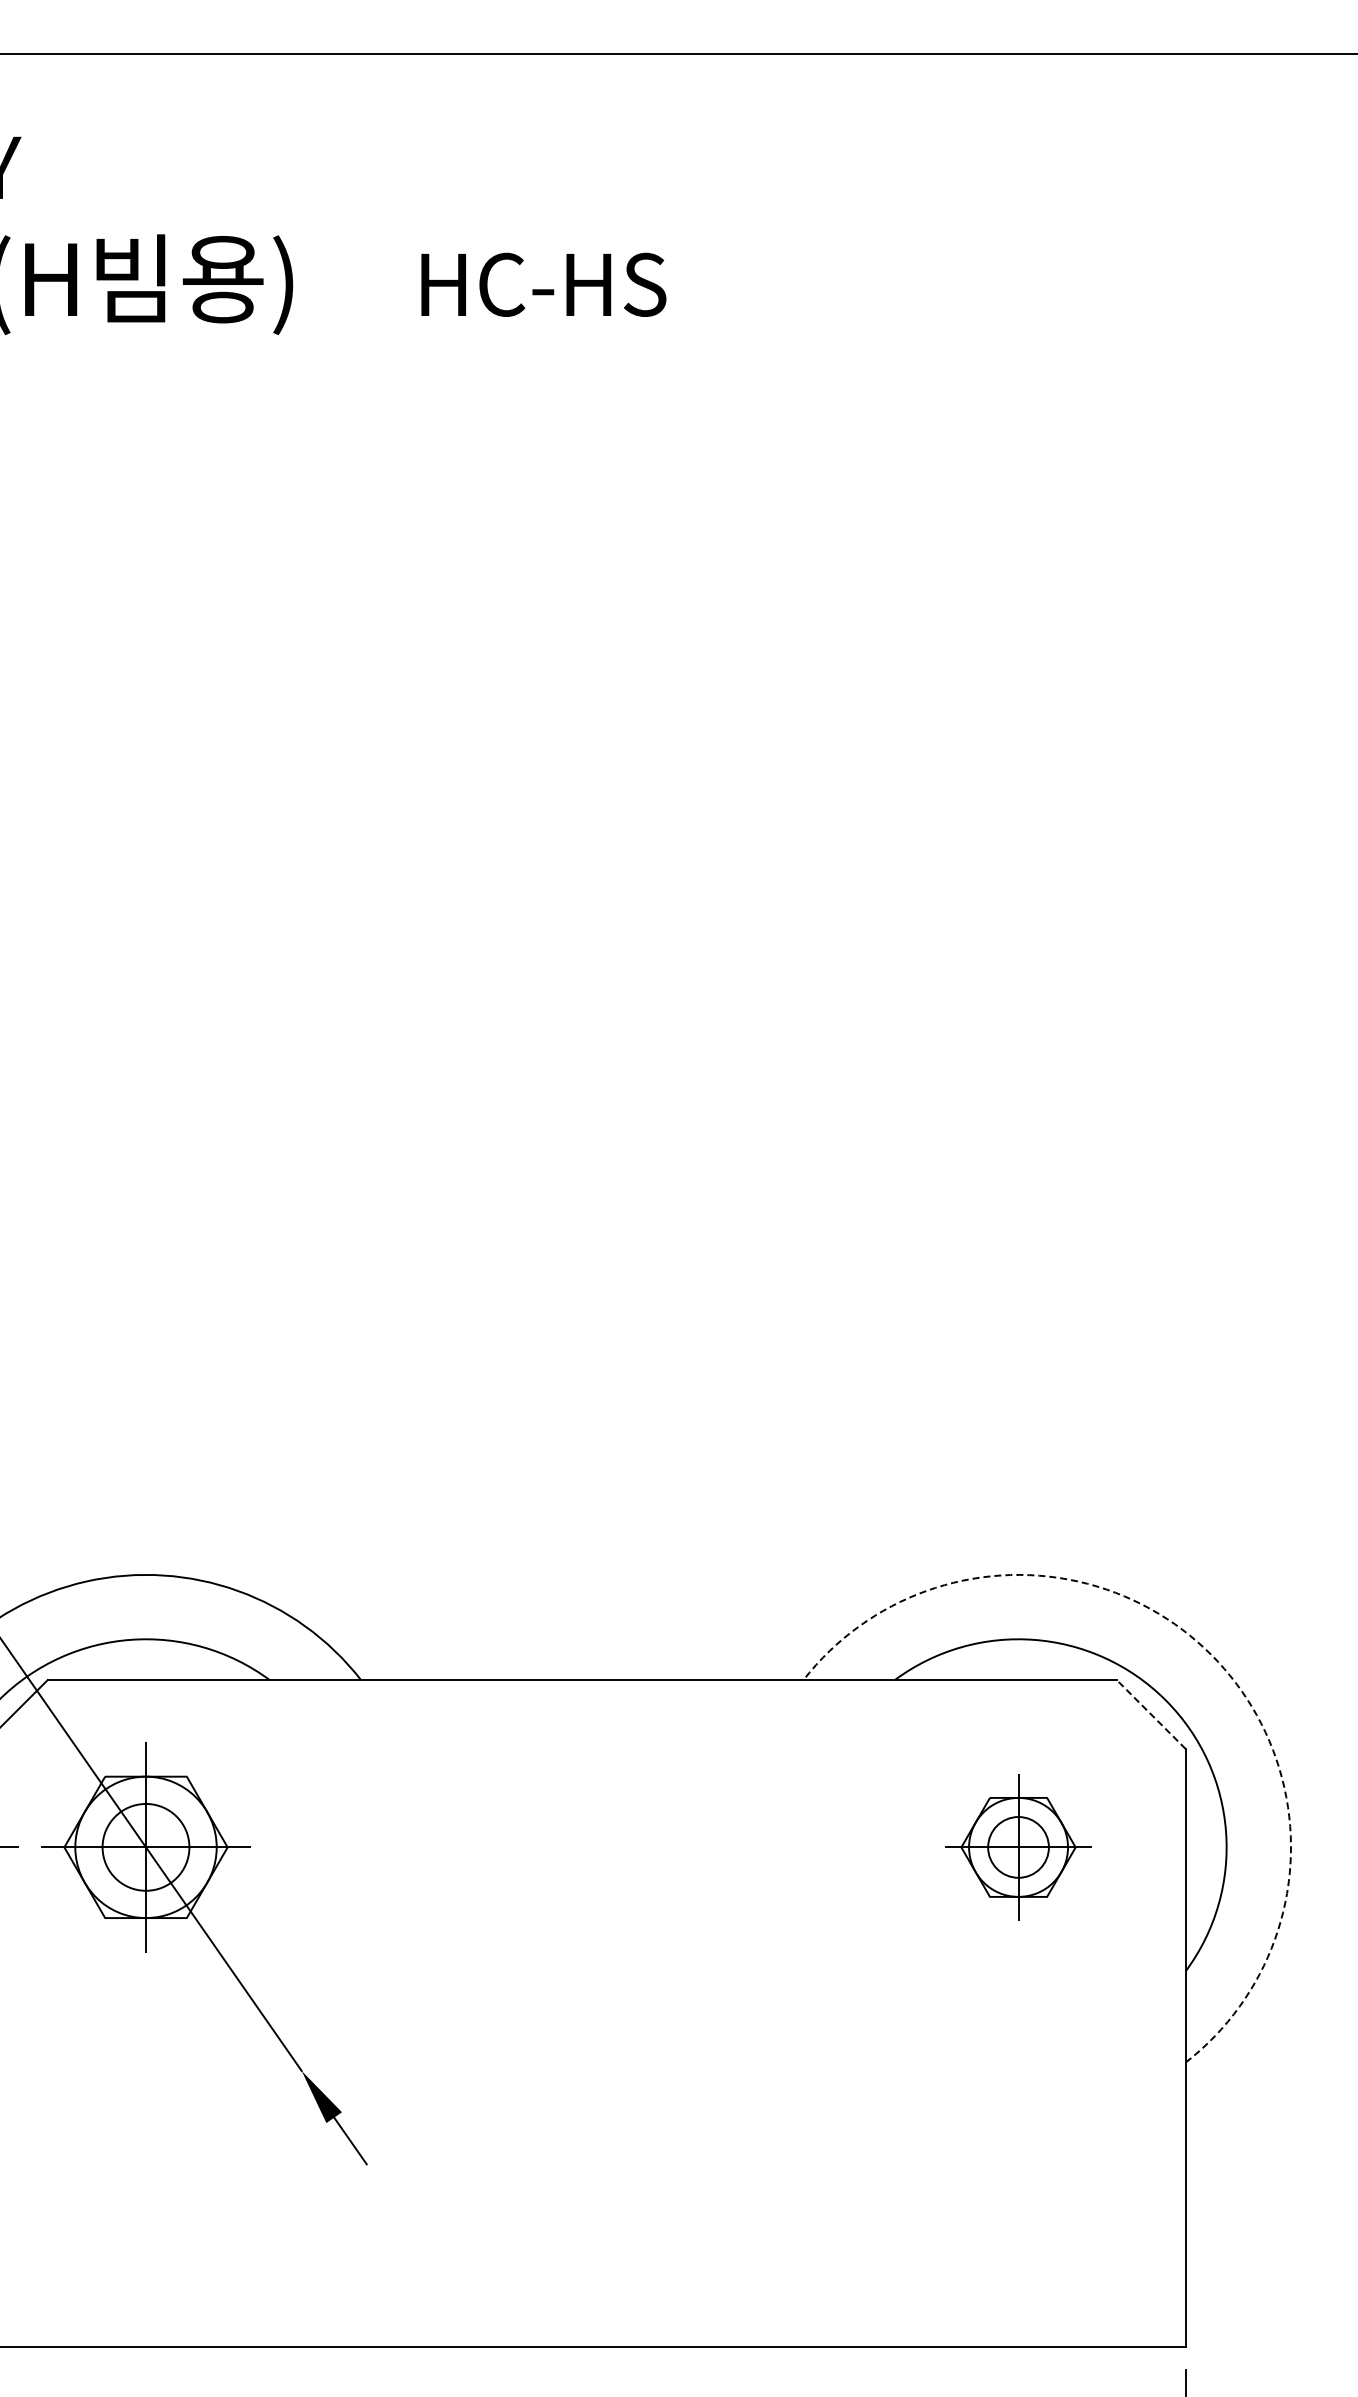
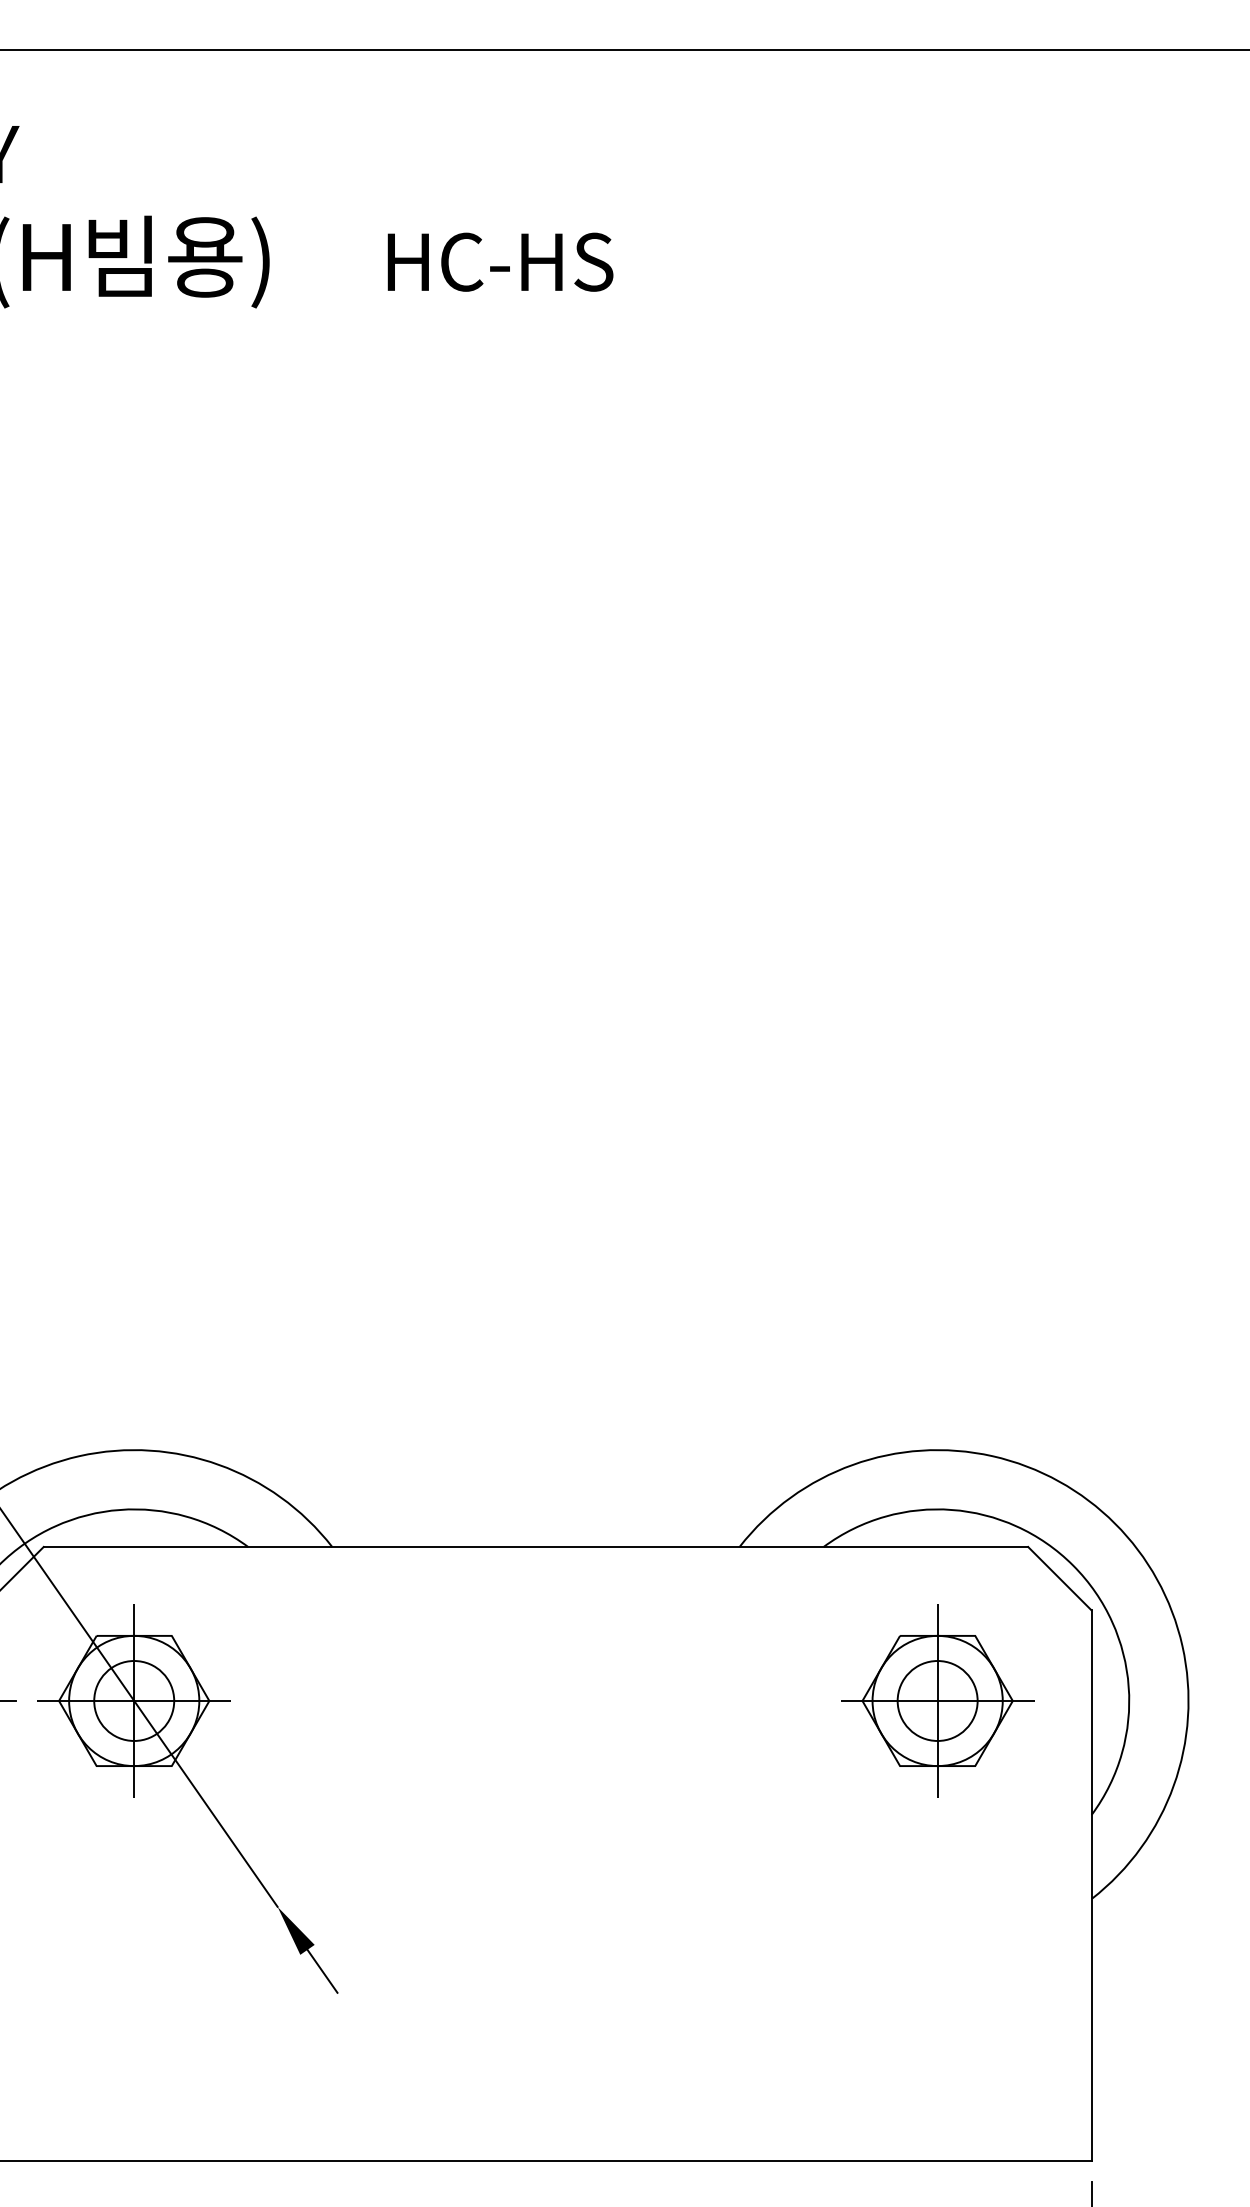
arc: (1211, 1654) -> (1115, 1523), dashed -> solid
line: (1151, 1714) -> (1060, 1578), dashed -> solid
part: (1018, 1847) -> (937, 1701), size x1.43

